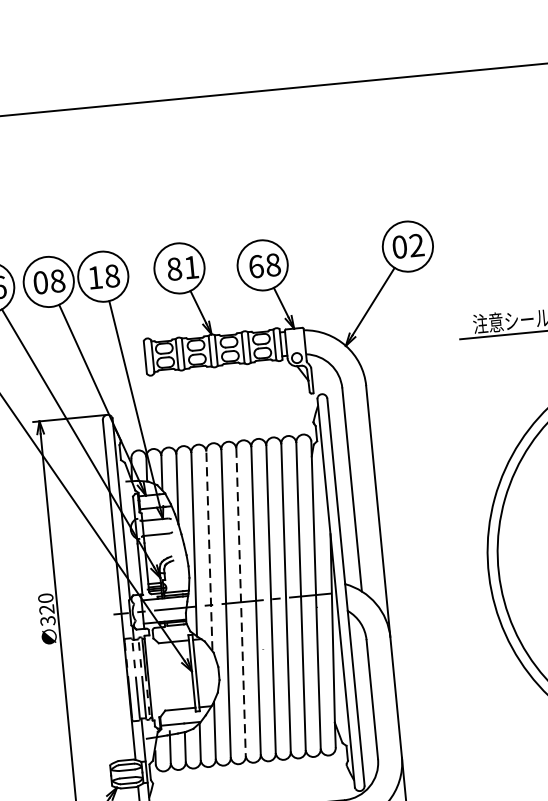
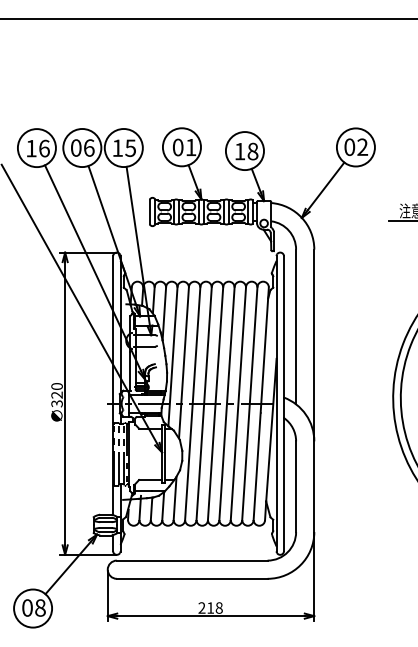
text: (256, 266) -> (240, 151), 68 -> 18
text: (173, 269) -> (177, 147), 81 -> 01
text: (111, 275) -> (130, 147), 18 -> 15
text: (56, 280) -> (88, 147), 08 -> 06
line: (210, 550) -> (184, 362), dashed -> solid
line: (241, 601) -> (204, 403), dashed -> solid

